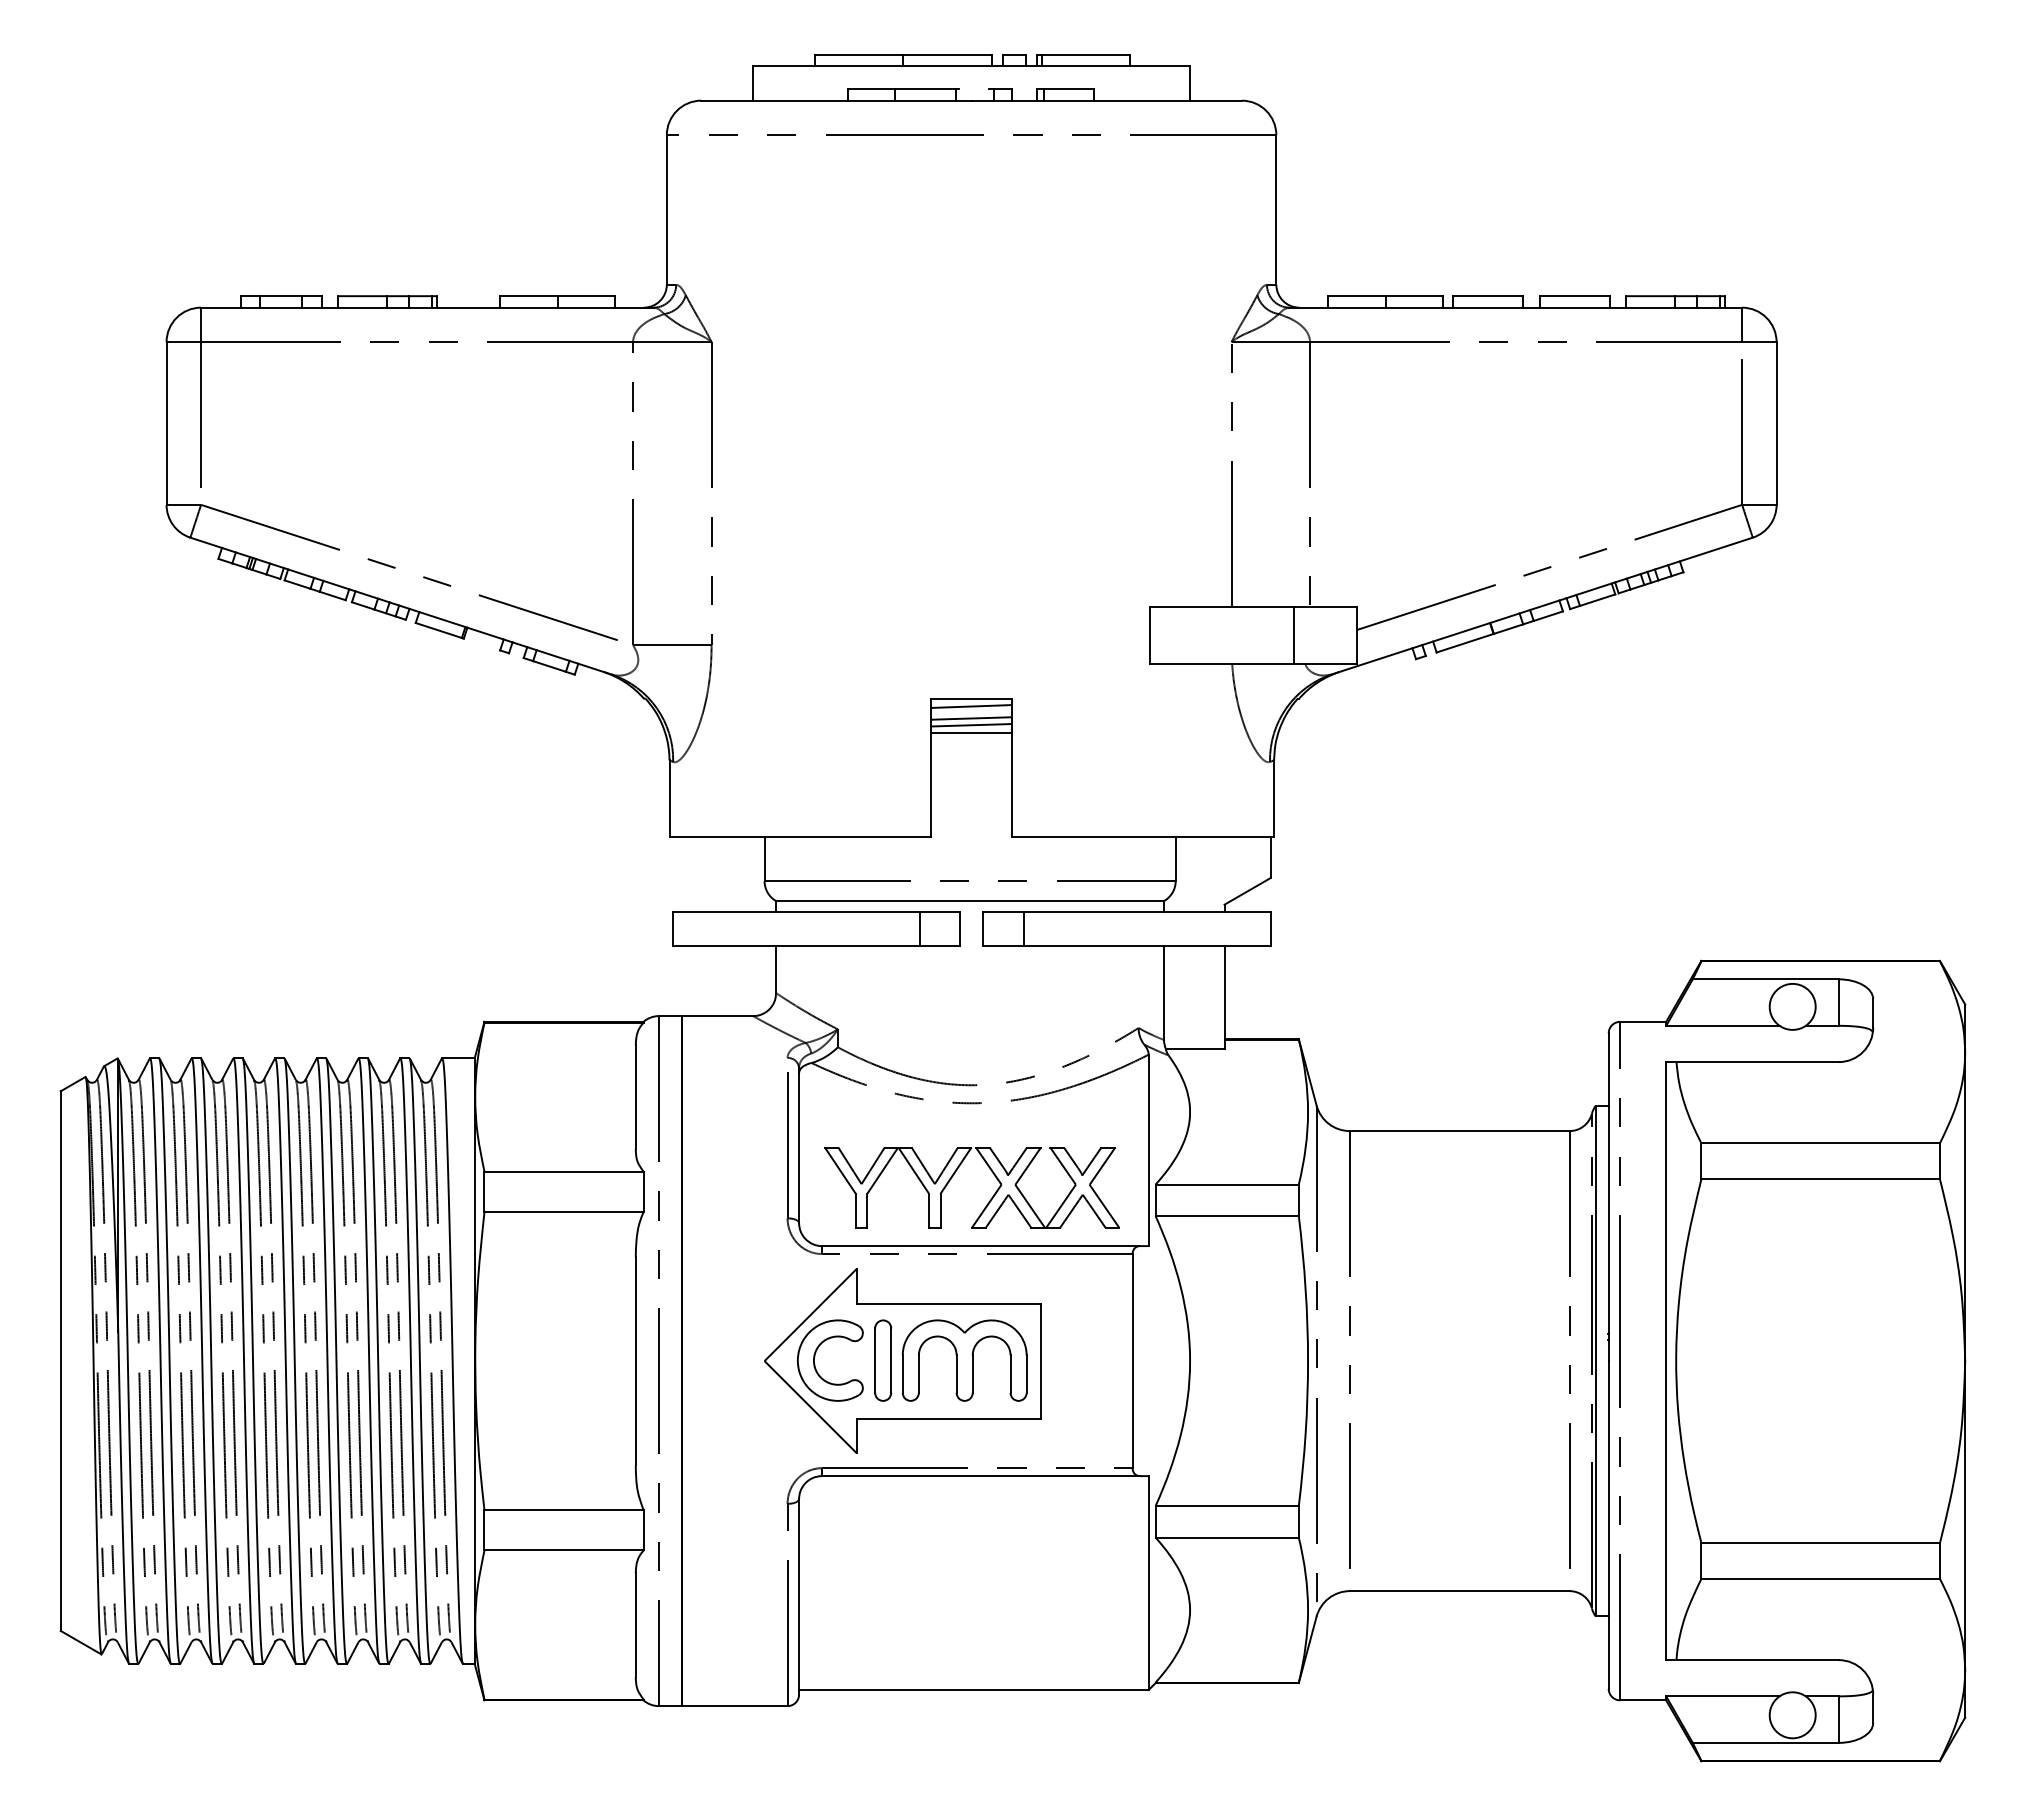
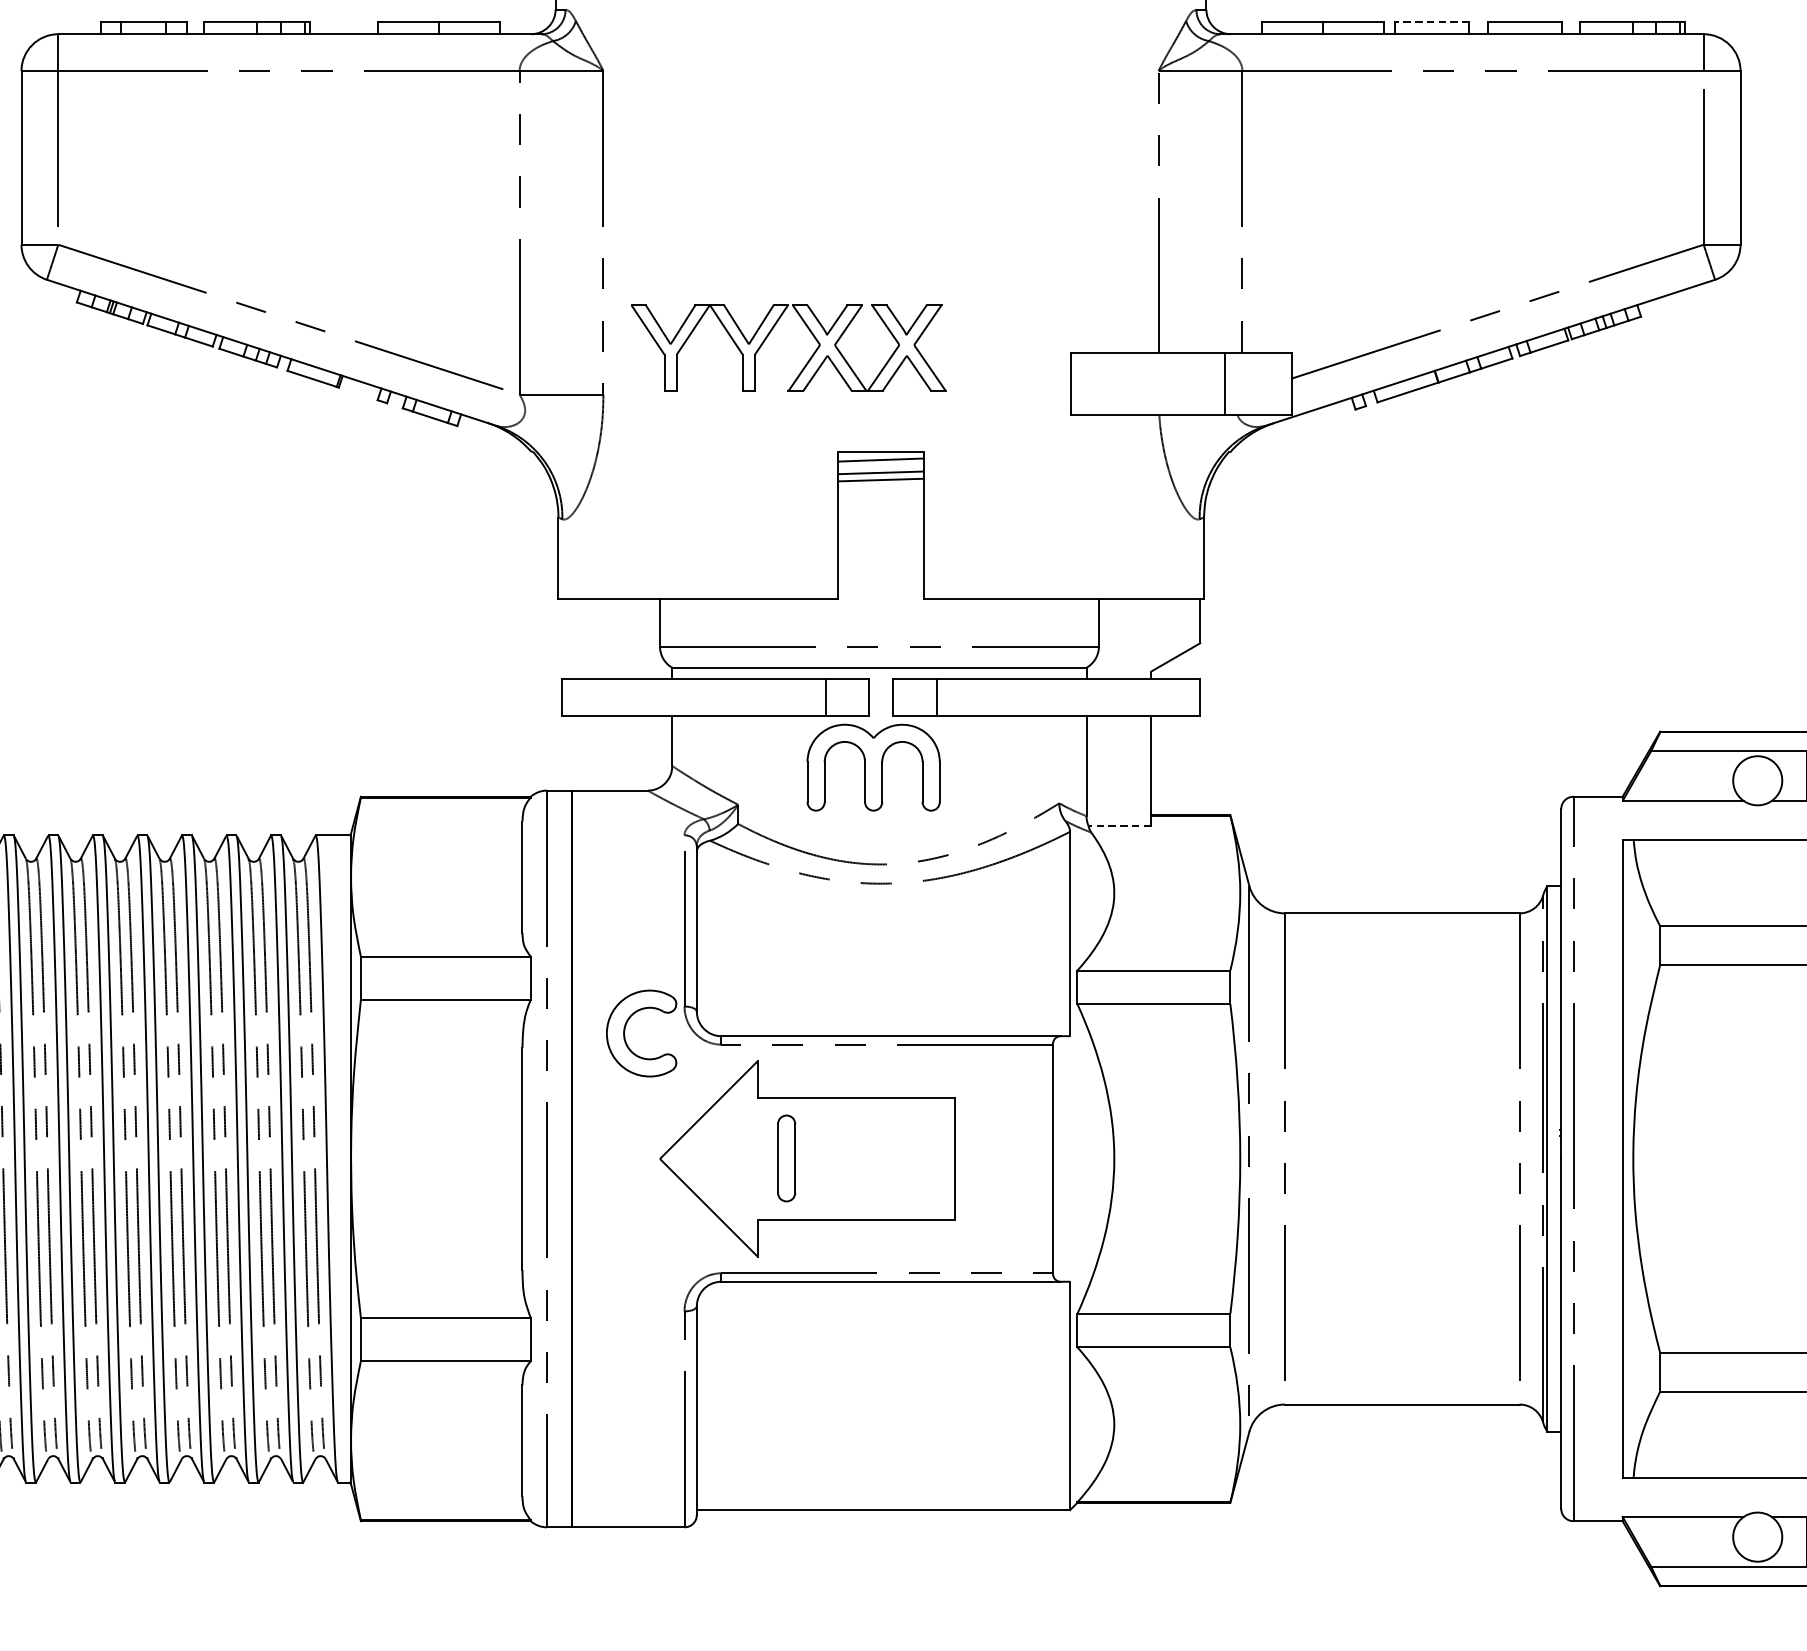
line: (1488, 296) -> (1432, 22), solid -> dashed
line: (971, 733) -> (880, 488), removed
line: (1194, 1049) -> (1119, 826), solid -> dashed
part: (953, 1176) -> (768, 336), moved
part: (815, 1357) -> (625, 1030), moved
part: (964, 1360) -> (873, 767), moved

